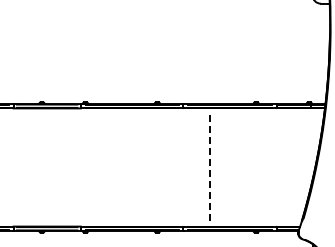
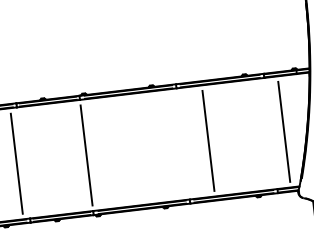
line: (6, 167) -> (16, 163), added
line: (80, 167) -> (86, 155), added
line: (210, 167) -> (208, 140), dashed -> solid
line: (290, 167) -> (283, 131), added

